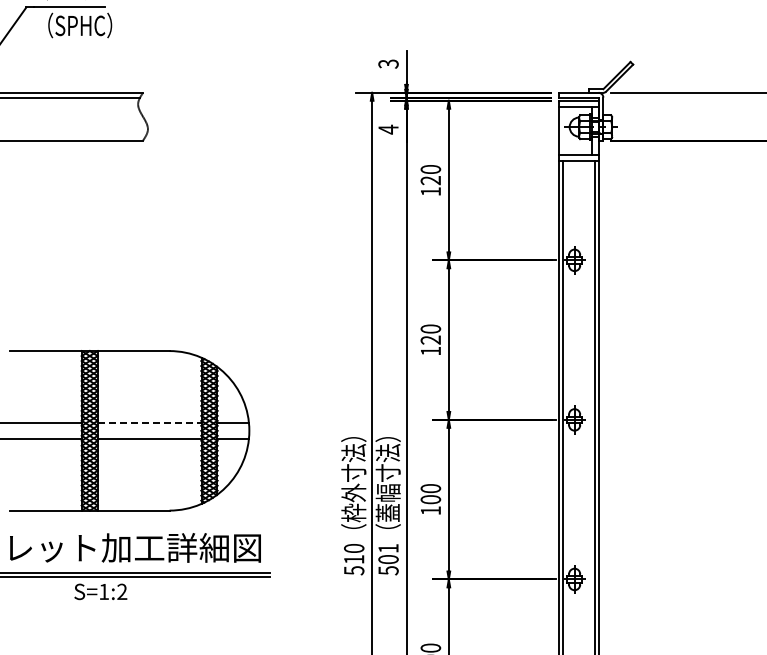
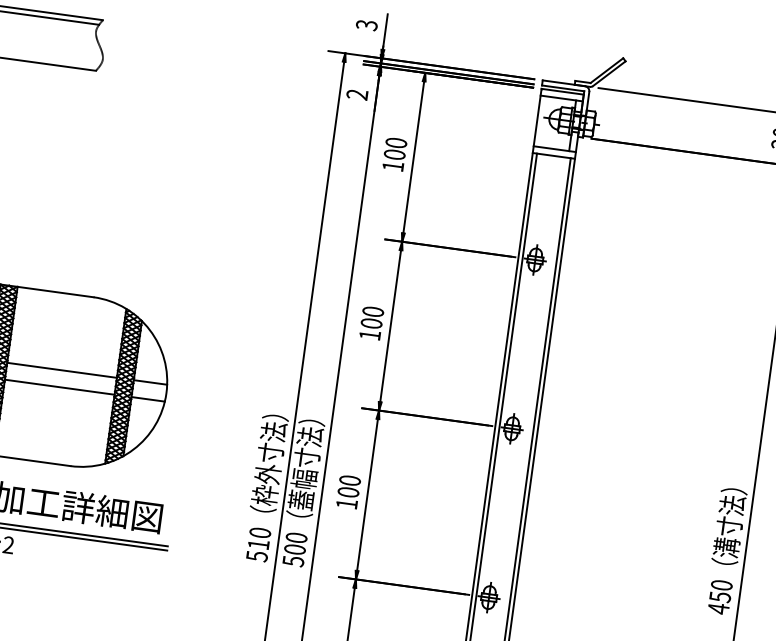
text: (388, 129) -> (357, 94), 4 -> 2
text: (430, 180) -> (394, 154), 120 -> 100
text: (430, 339) -> (371, 322), 120 -> 100
line: (149, 422) -> (61, 369), dashed -> solid
text: (388, 548) -> (296, 537), 501 -> 500

